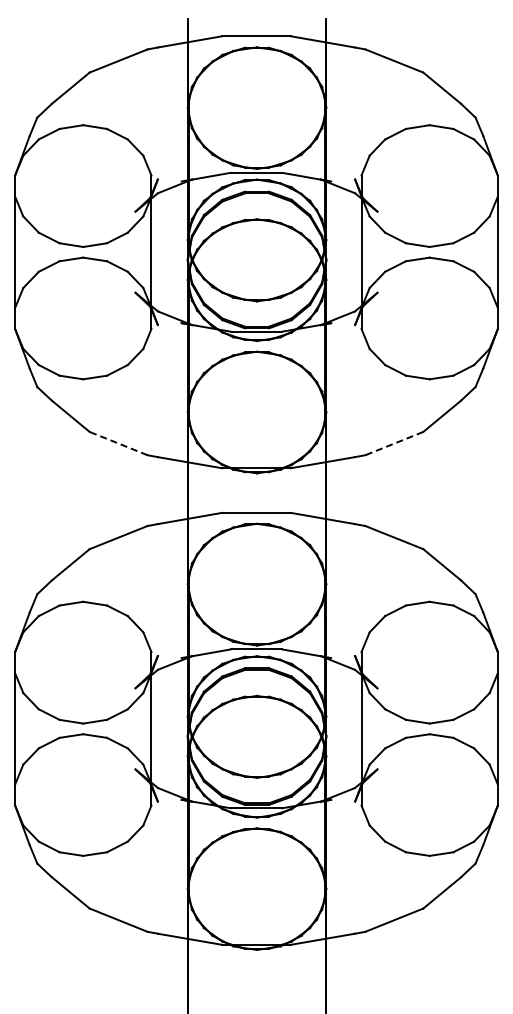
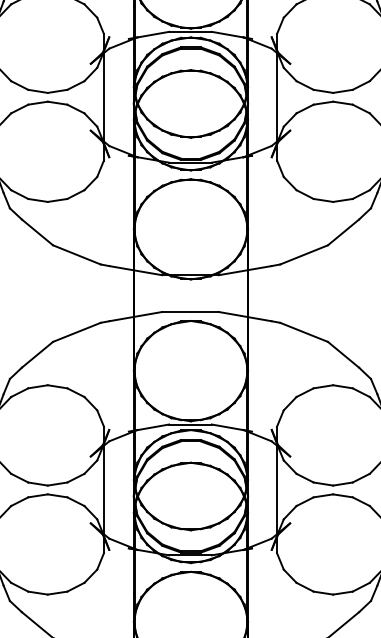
line: (118, 443) -> (76, 254), dashed -> solid
line: (393, 443) -> (303, 254), dashed -> solid

